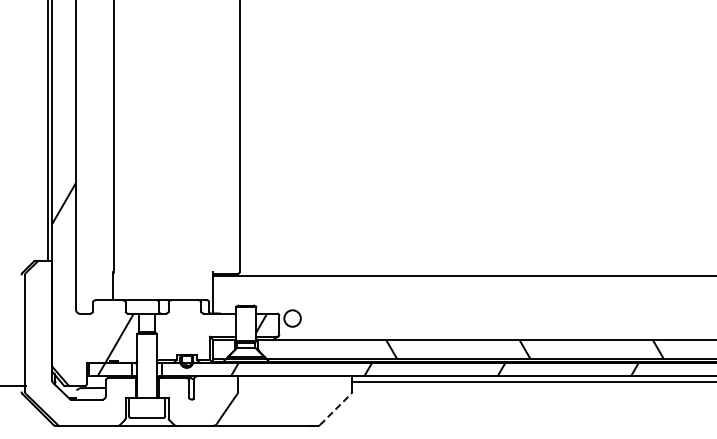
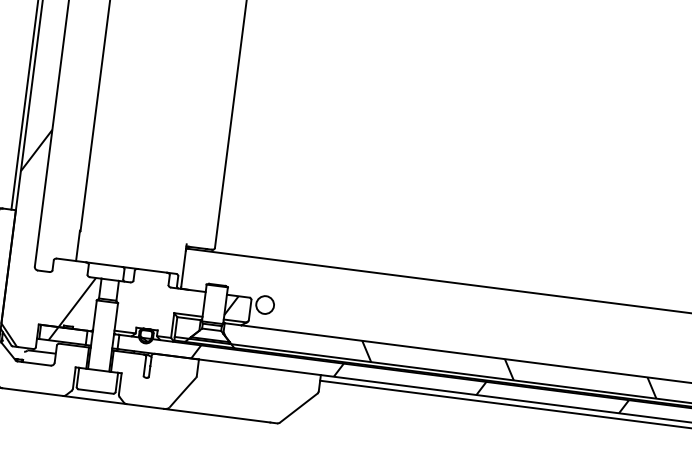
line: (335, 409) -> (298, 408), dashed -> solid

